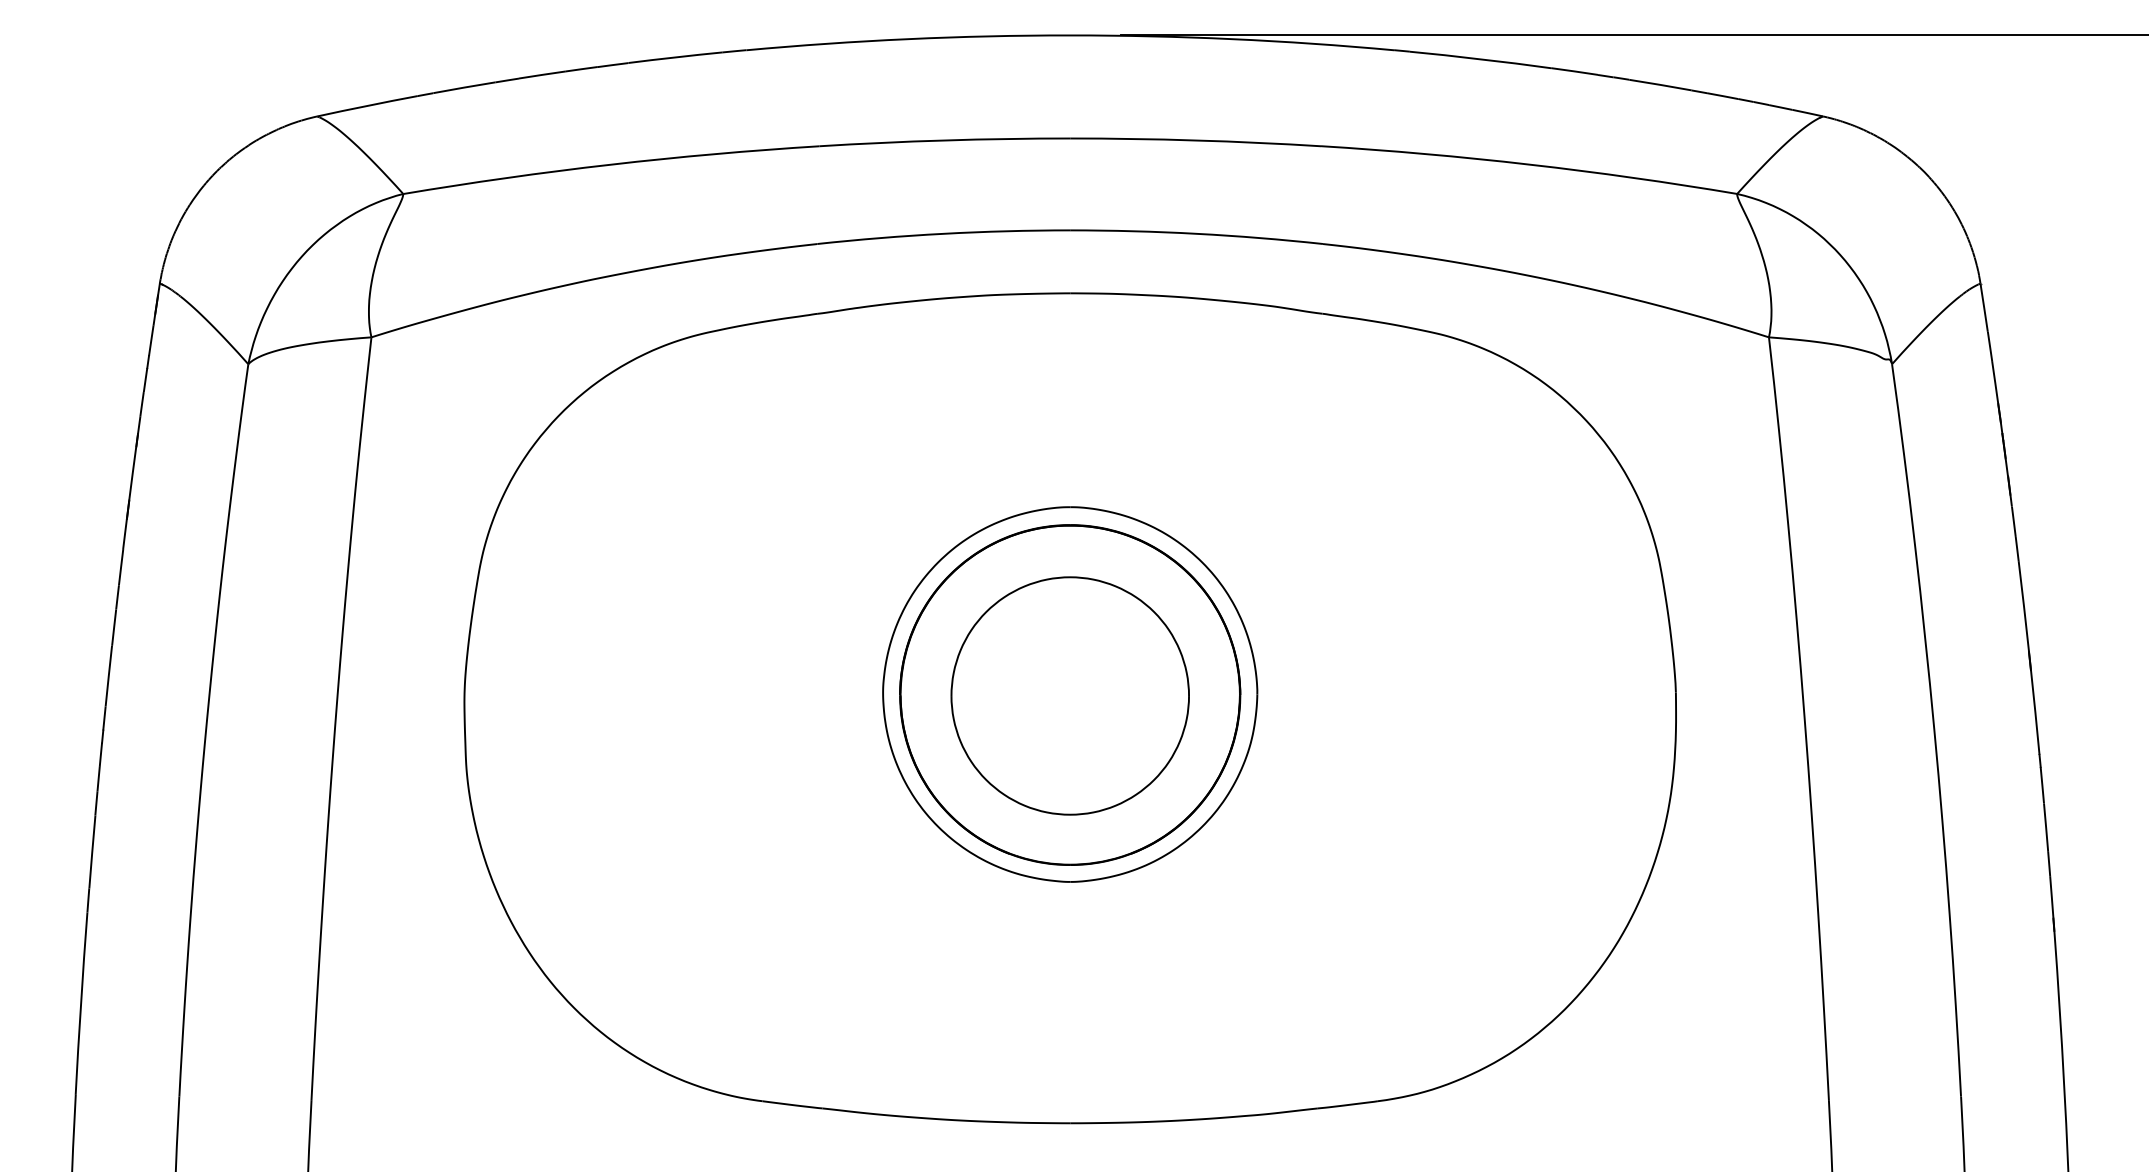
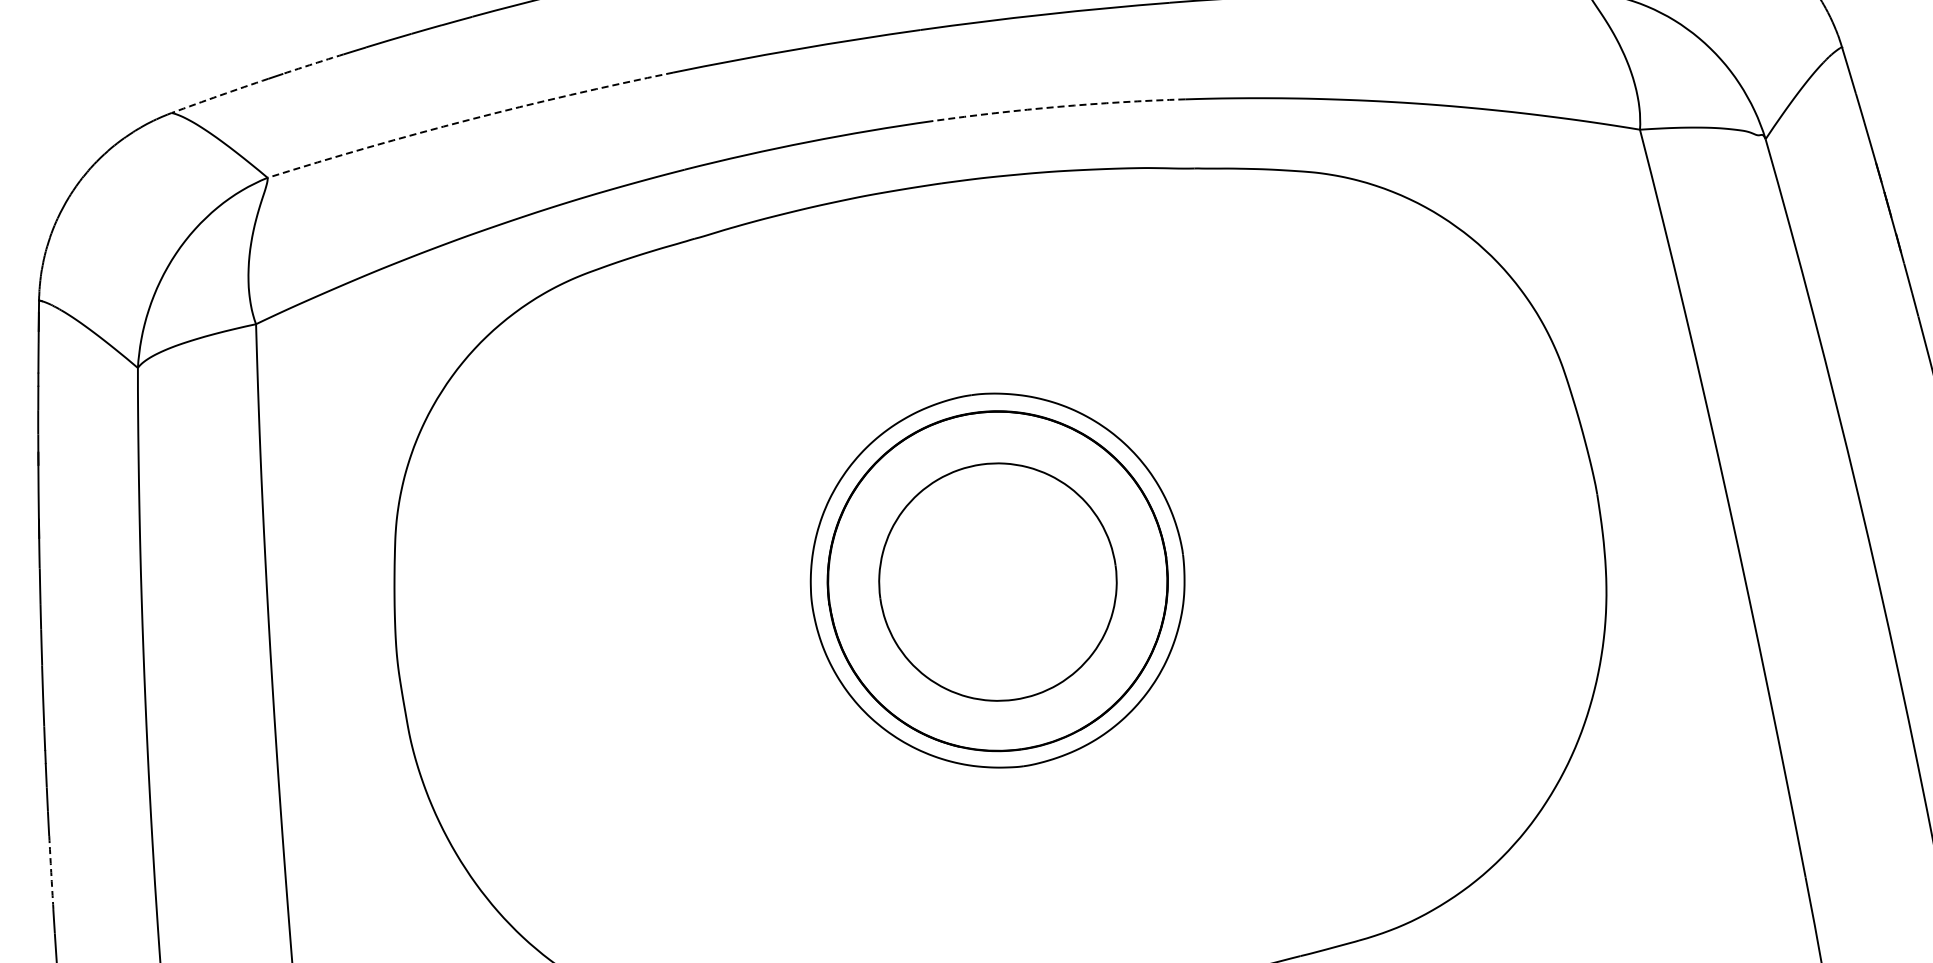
arc: (464, 87) -> (313, 63), solid -> dashed
arc: (367, 105) -> (219, 95), solid -> dashed
arc: (610, 164) -> (468, 119), solid -> dashed
arc: (1196, 233) -> (1058, 106), solid -> dashed
arc: (92, 851) -> (51, 872), solid -> dashed

